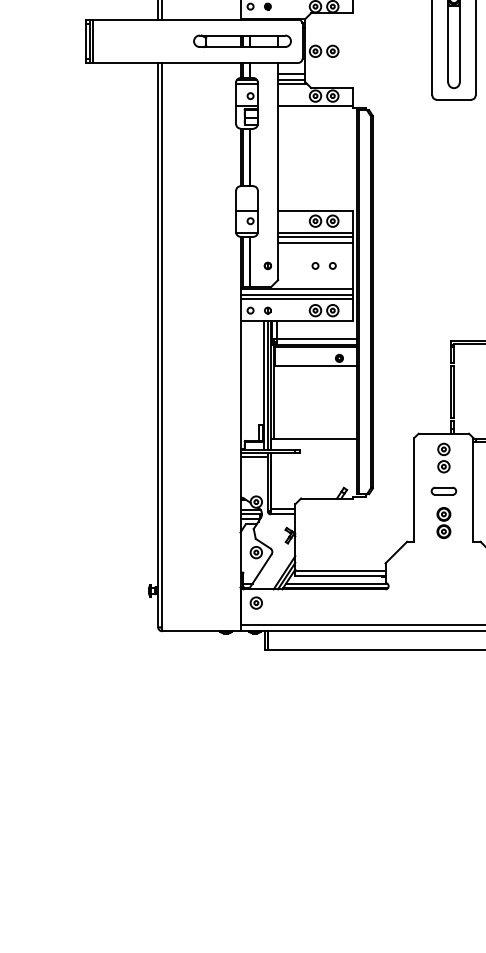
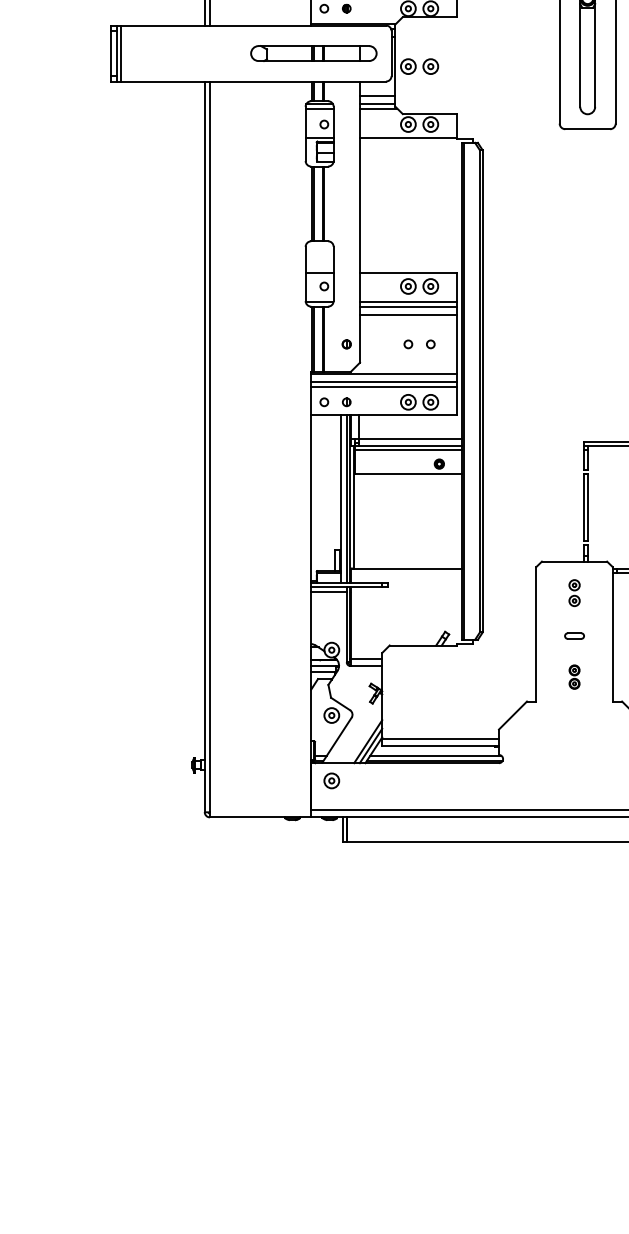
part: (443, 457) -> (574, 592), size x0.7
part: (443, 490) -> (574, 635), size x0.6
part: (443, 522) -> (574, 676), size x0.6

